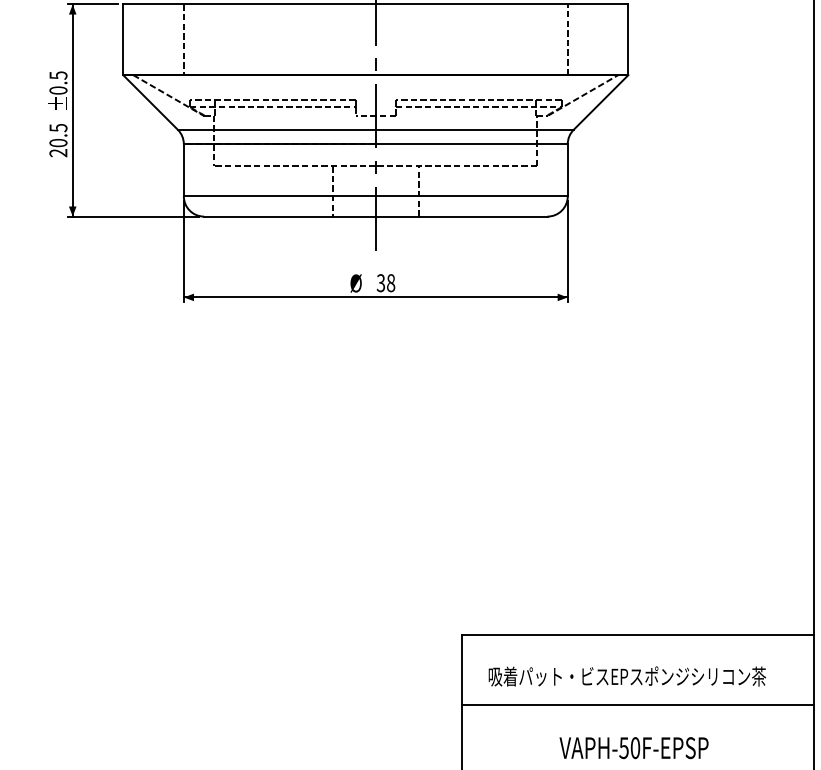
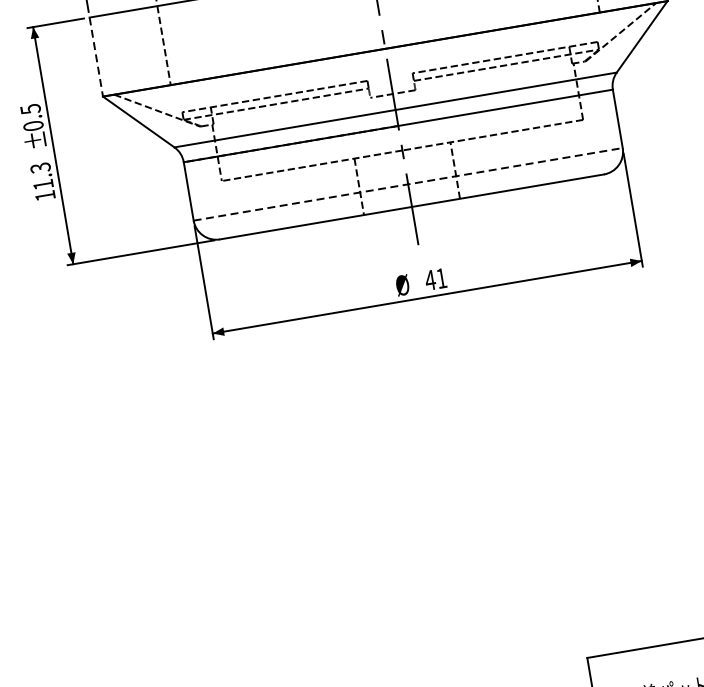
line: (123, 40) -> (96, 57), solid -> dashed
text: (58, 140) -> (42, 181), 20.5 -> 11.3
line: (375, 196) -> (407, 184), solid -> dashed
text: (385, 283) -> (435, 279), 38 -> 41

